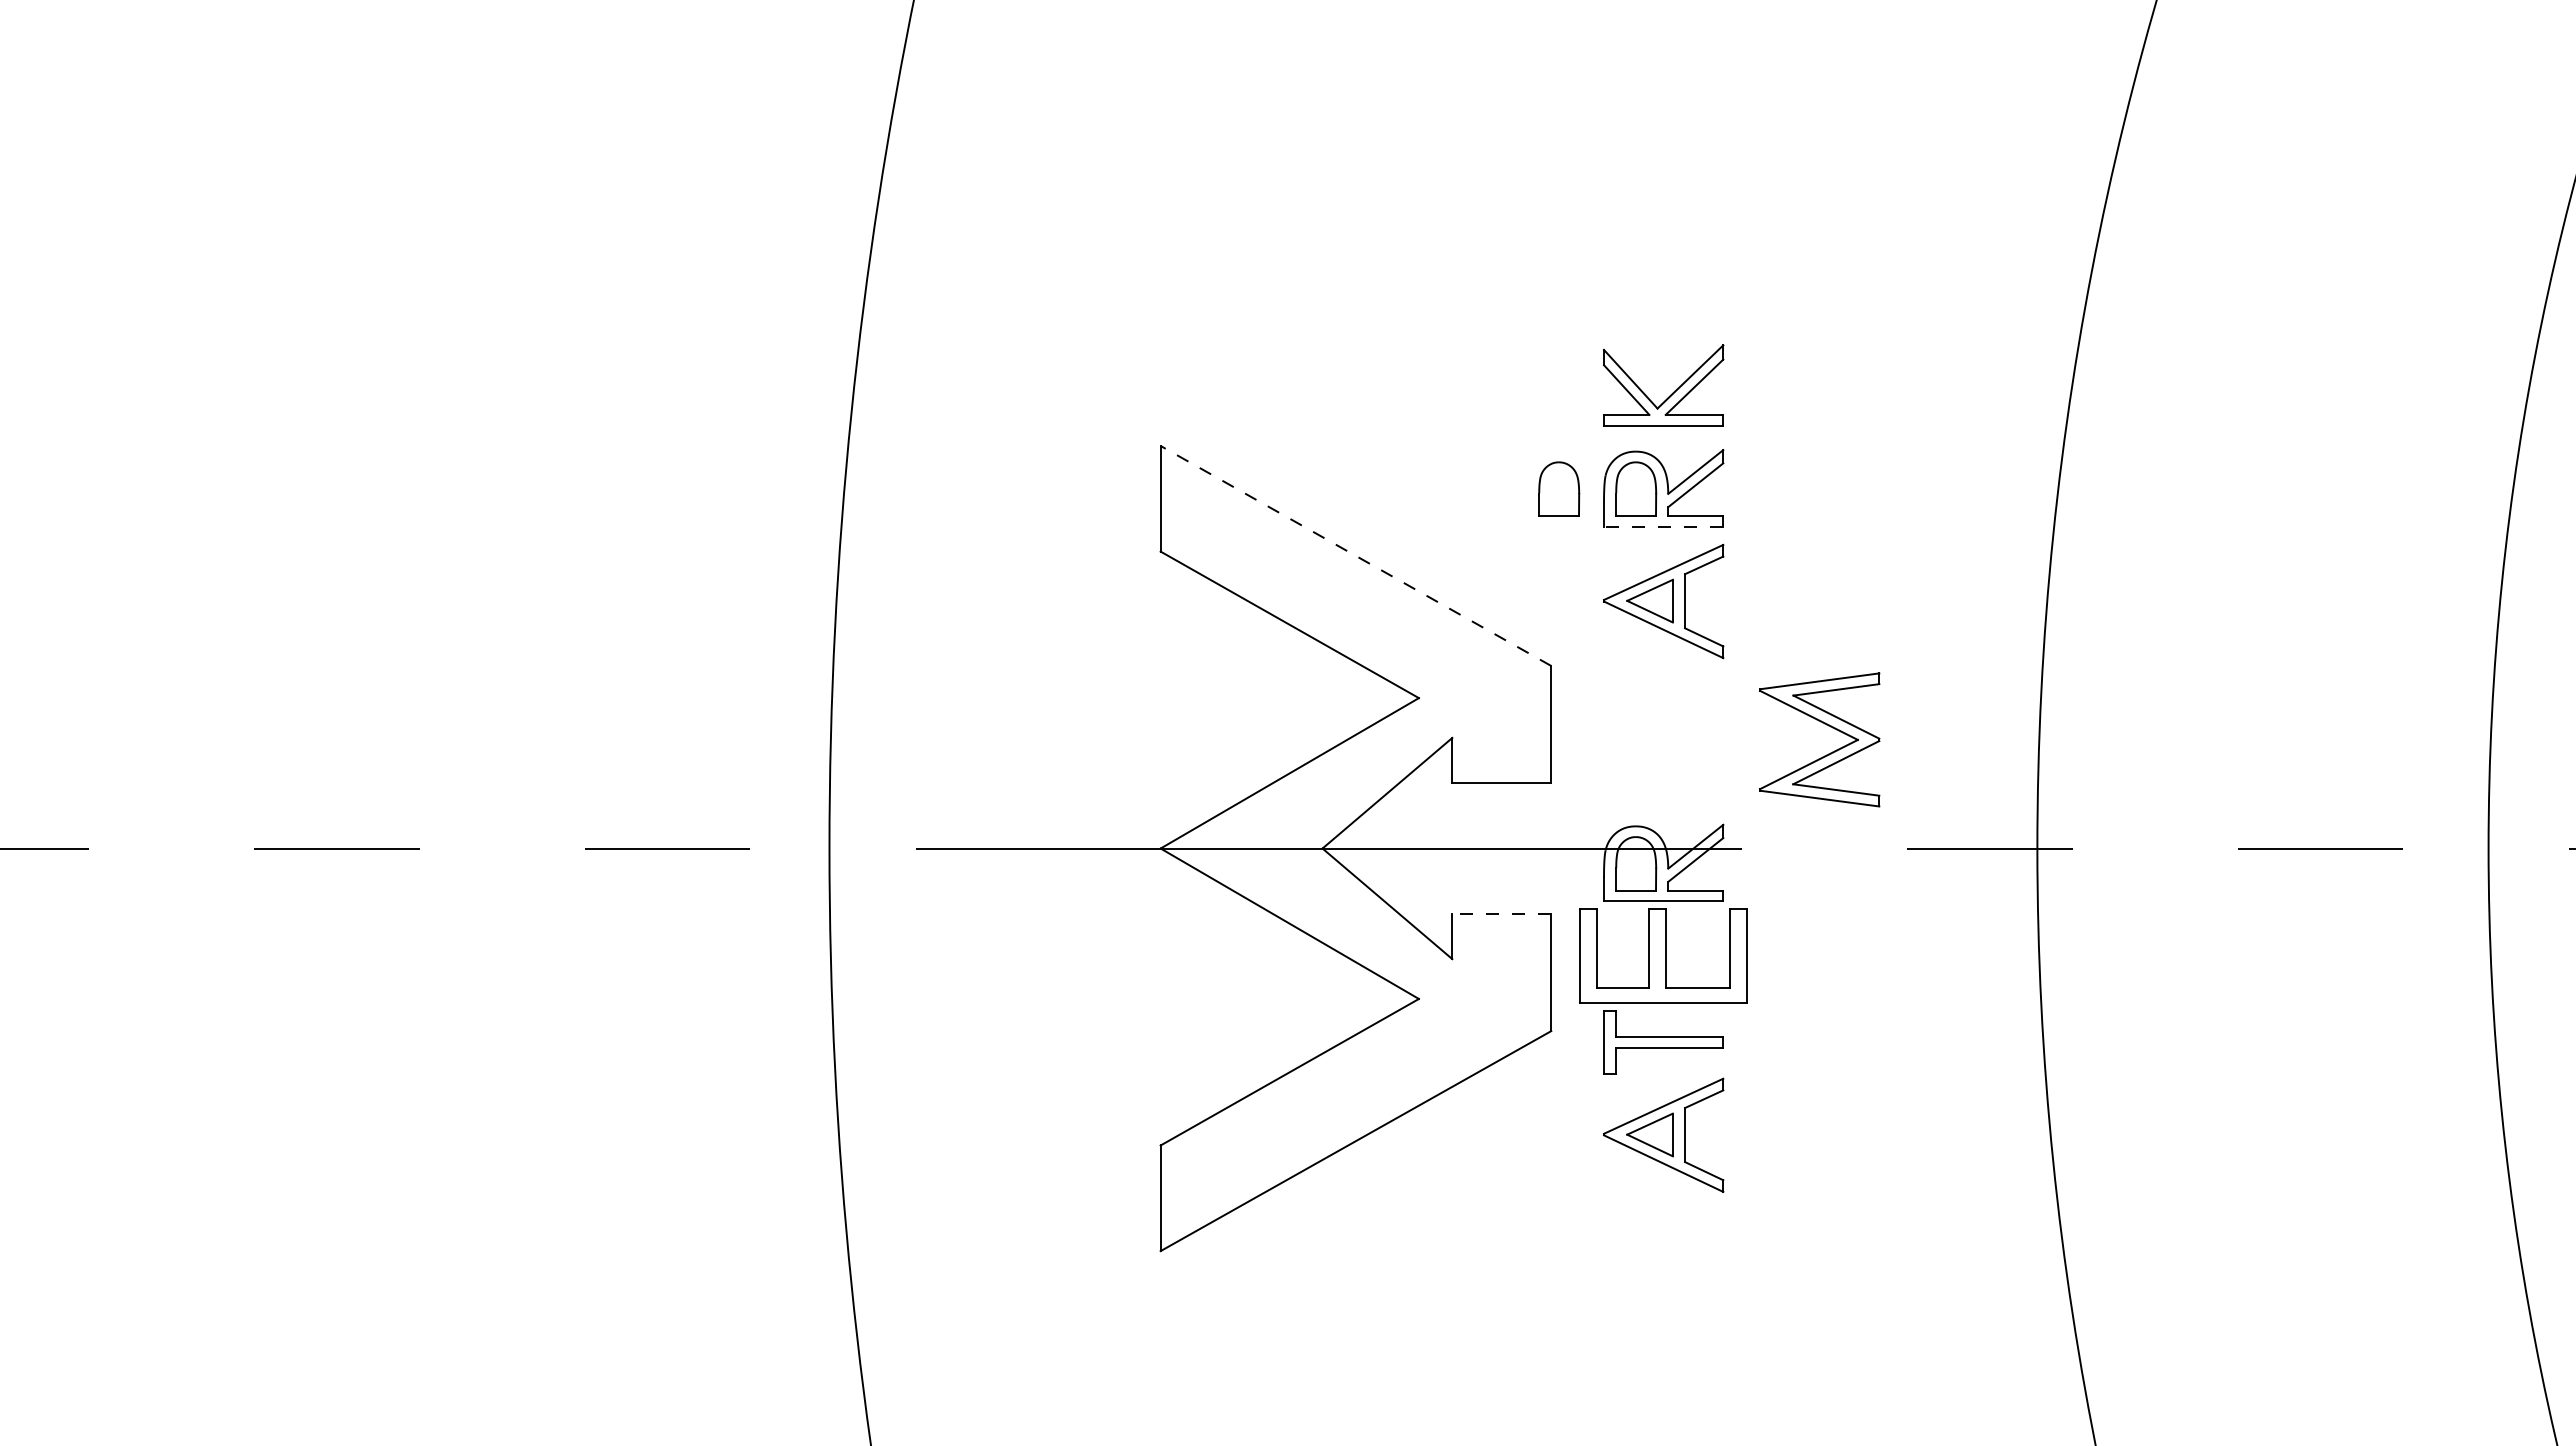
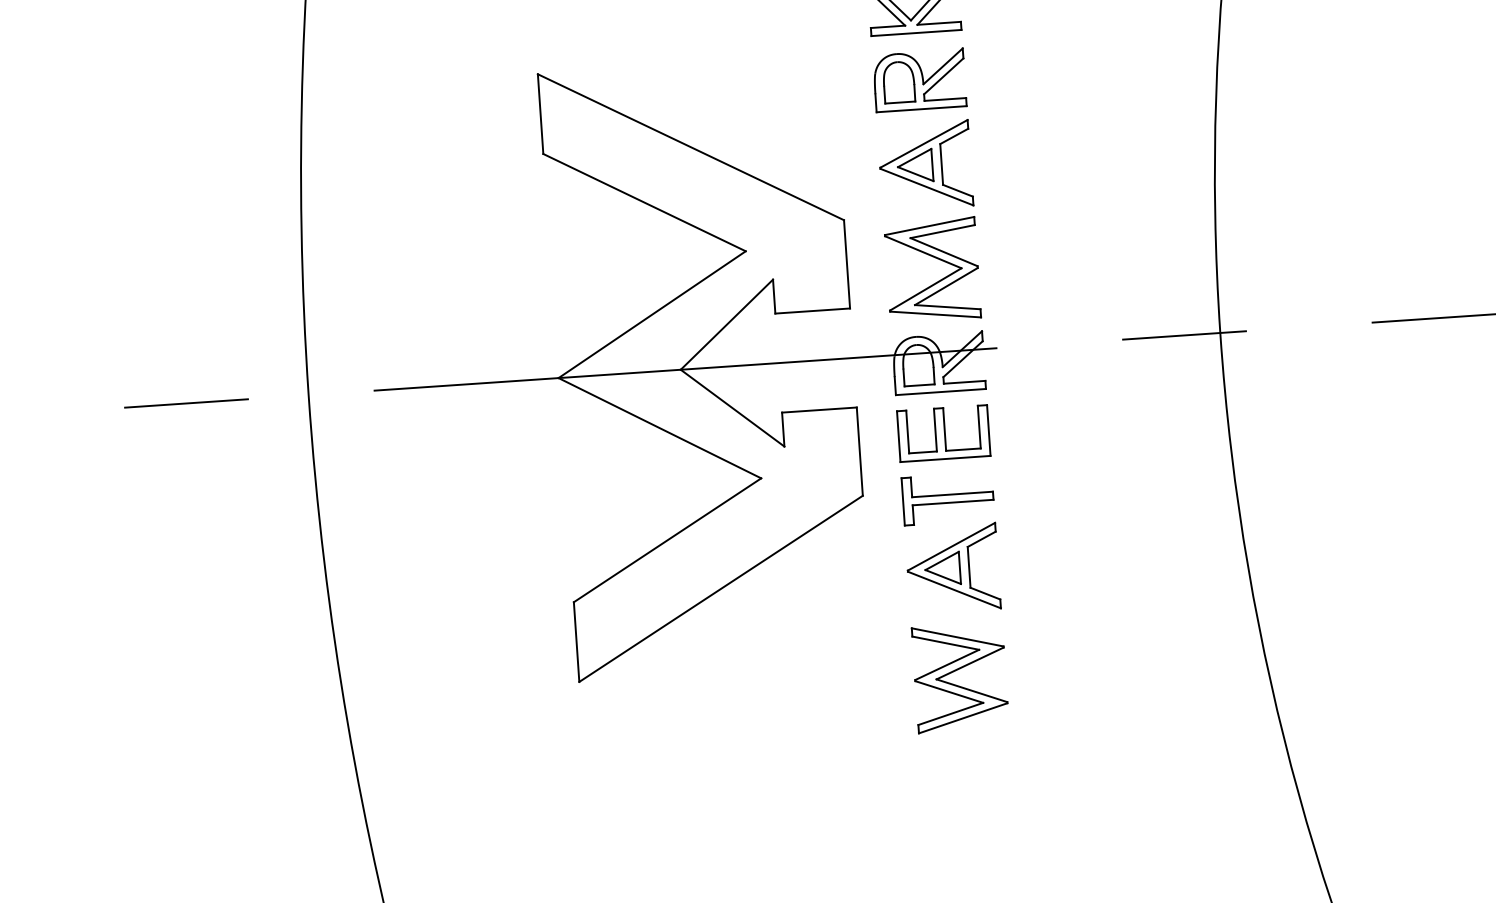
part: (1559, 488) -> (841, 85), removed
line: (1663, 526) -> (921, 109), dashed -> solid
line: (1355, 555) -> (690, 146), dashed -> solid
part: (1826, 725) -> (937, 259), moved
line: (1501, 914) -> (819, 410), dashed -> solid
part: (1663, 956) -> (943, 433), size x0.71
part: (1659, 1270) -> (956, 670), added

